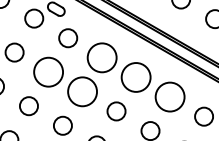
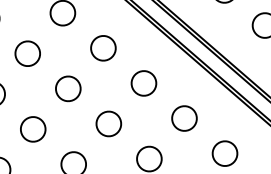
circle: (102, 57) -> (103, 47), size x0.62
circle: (48, 72) -> (27, 54), size x0.62
circle: (136, 77) -> (144, 83), size x0.62
circle: (82, 91) -> (68, 88), size x0.62
circle: (170, 97) -> (184, 119), size x0.62

